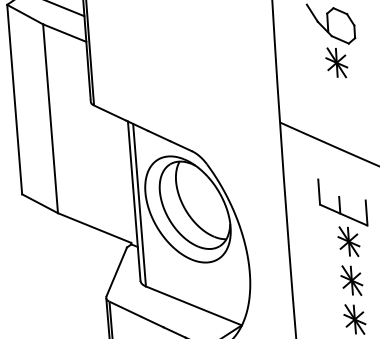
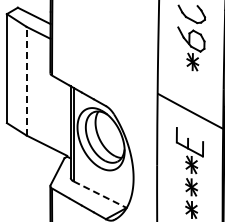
line: (50, 117) -> (26, 80), solid -> dashed
line: (194, 305) -> (100, 194), solid -> dashed

